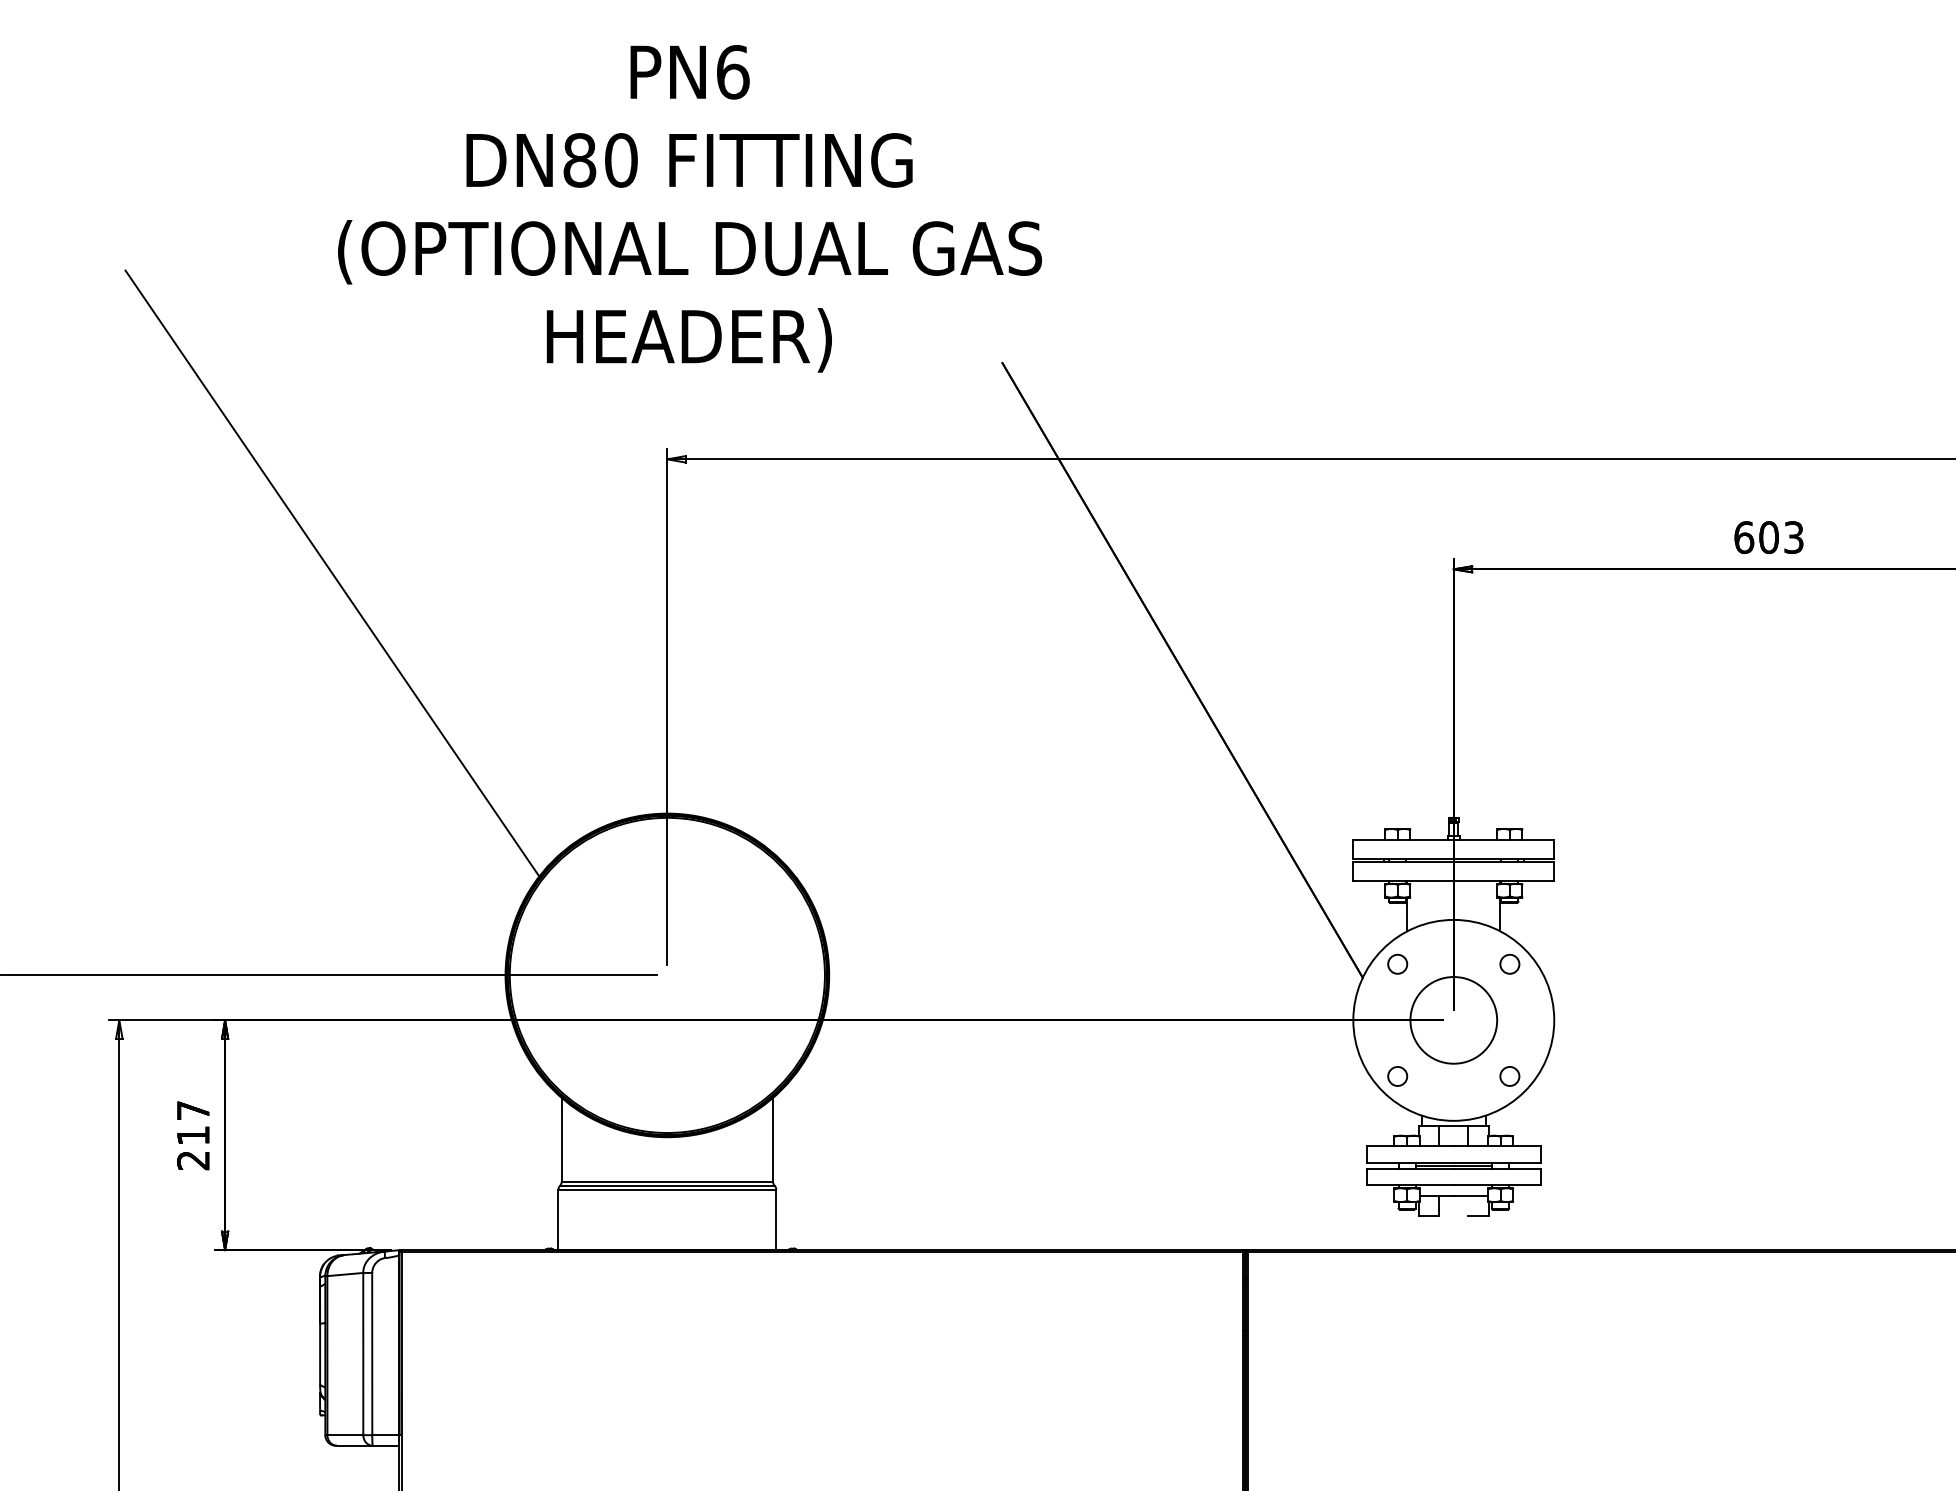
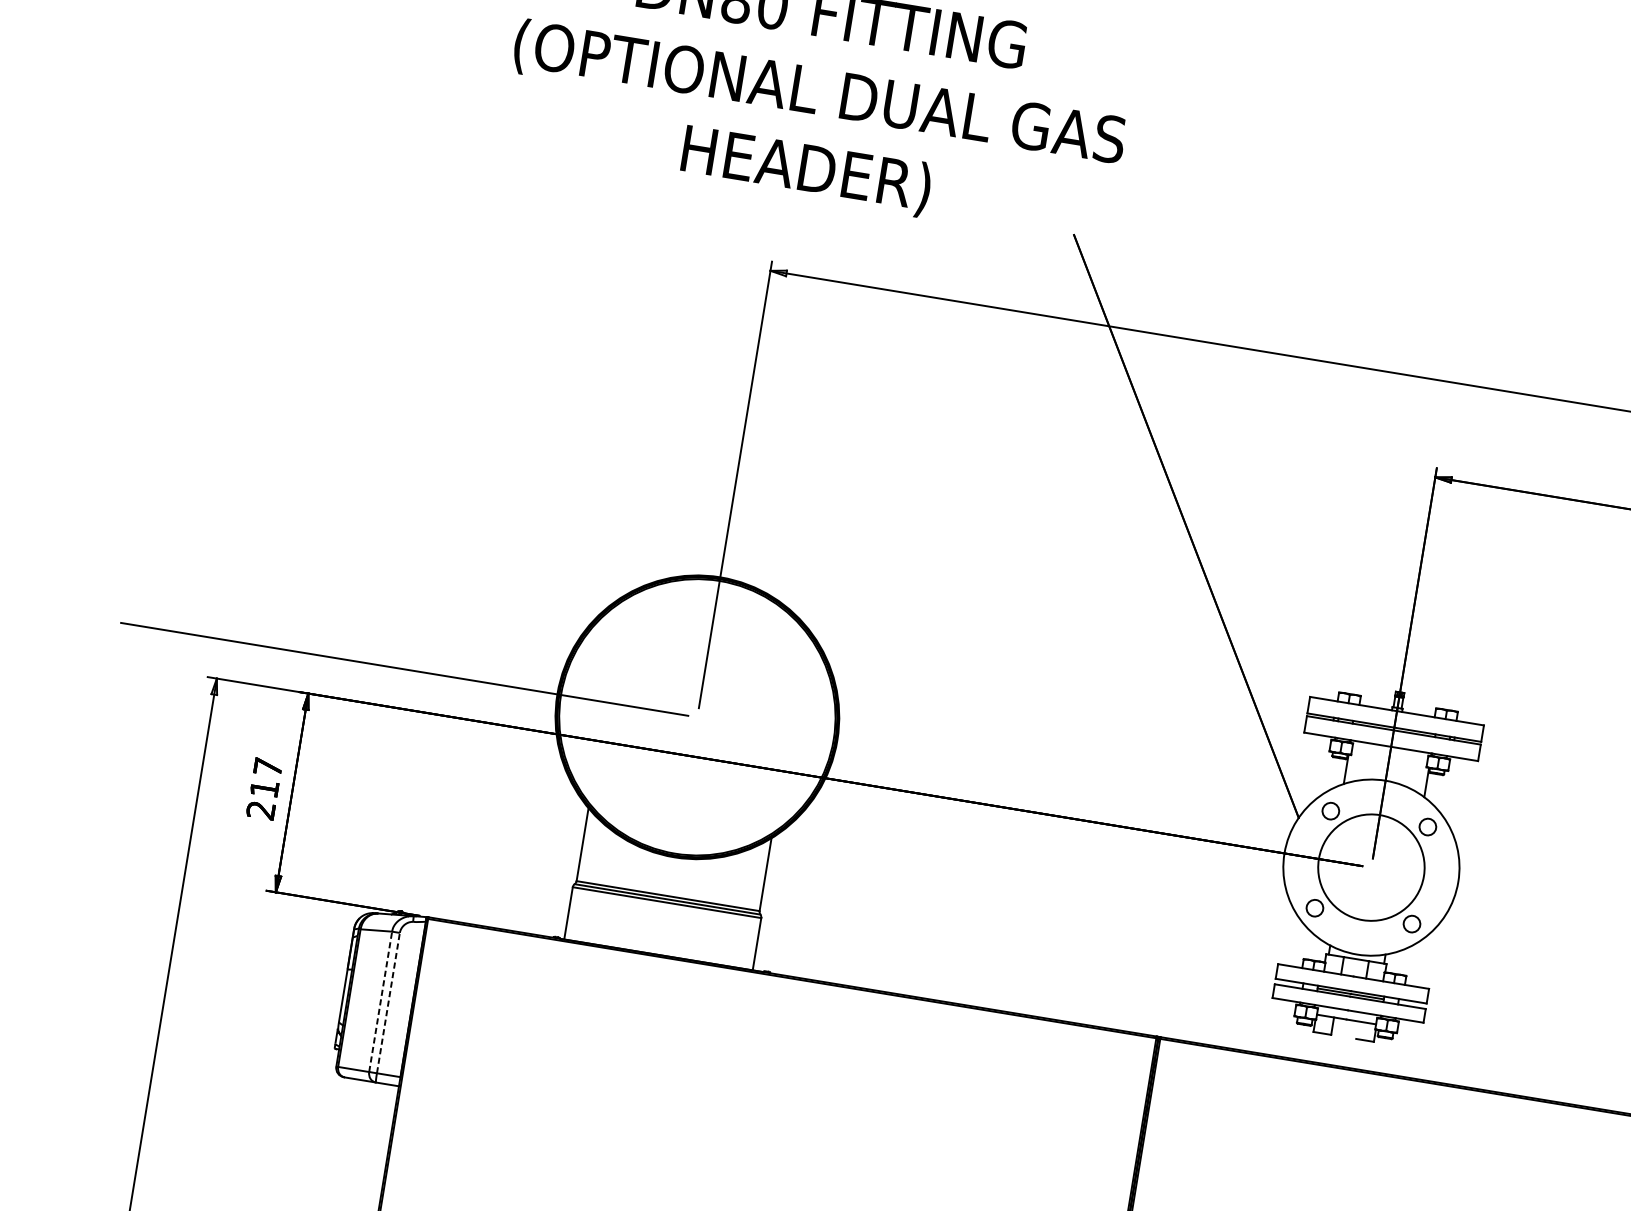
line: (332, 573) -> (464, 322), removed
circle: (1453, 1020) -> (1371, 867), size x1.4
line: (363, 1353) -> (380, 1001), solid -> dashed
line: (372, 1353) -> (388, 1002), solid -> dashed

